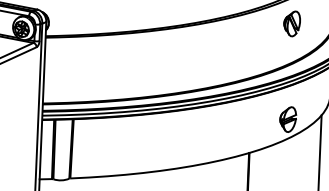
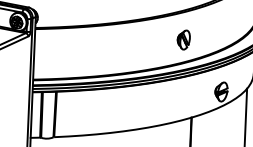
part: (291, 23) -> (183, 39), moved

